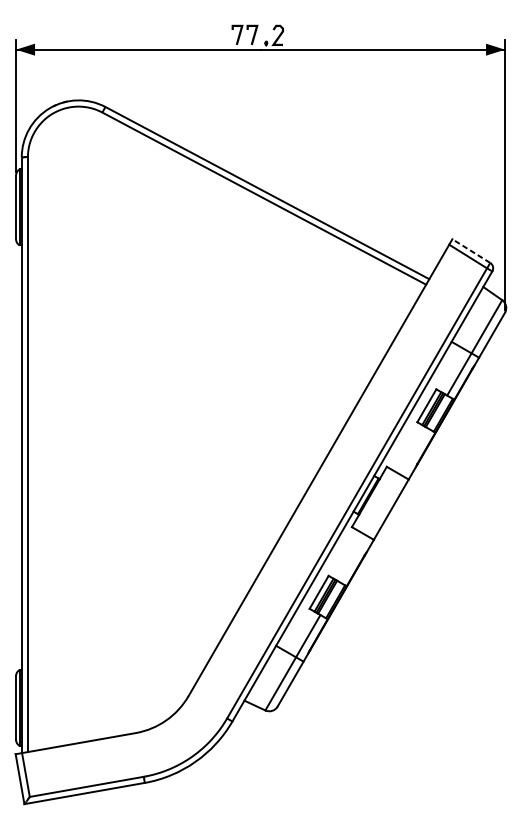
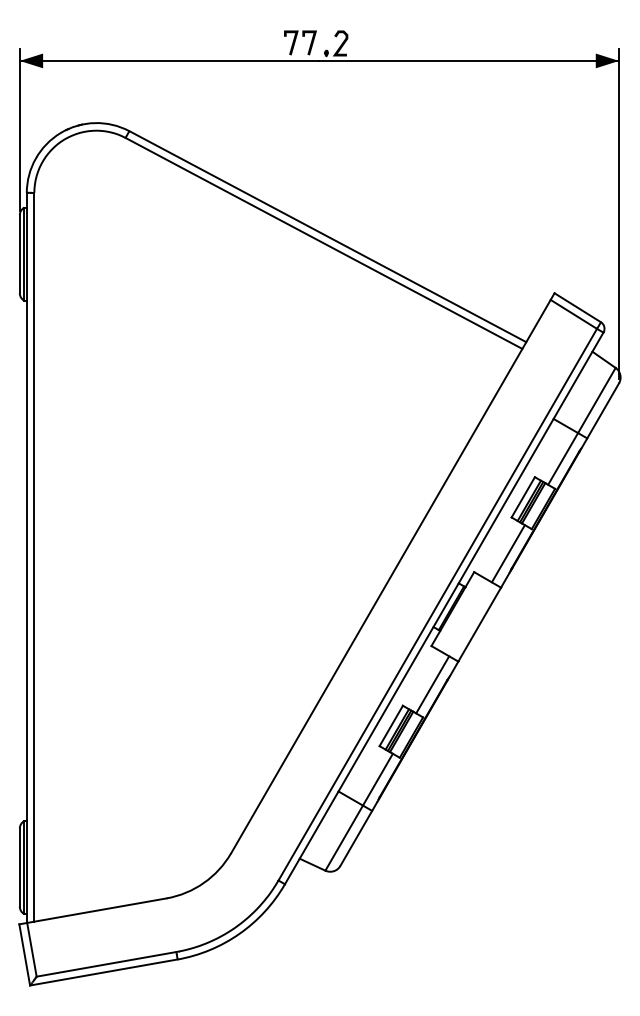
line: (471, 250) -> (577, 307), dashed -> solid
line: (413, 451) -> (507, 553), added
line: (352, 558) -> (432, 684), added

